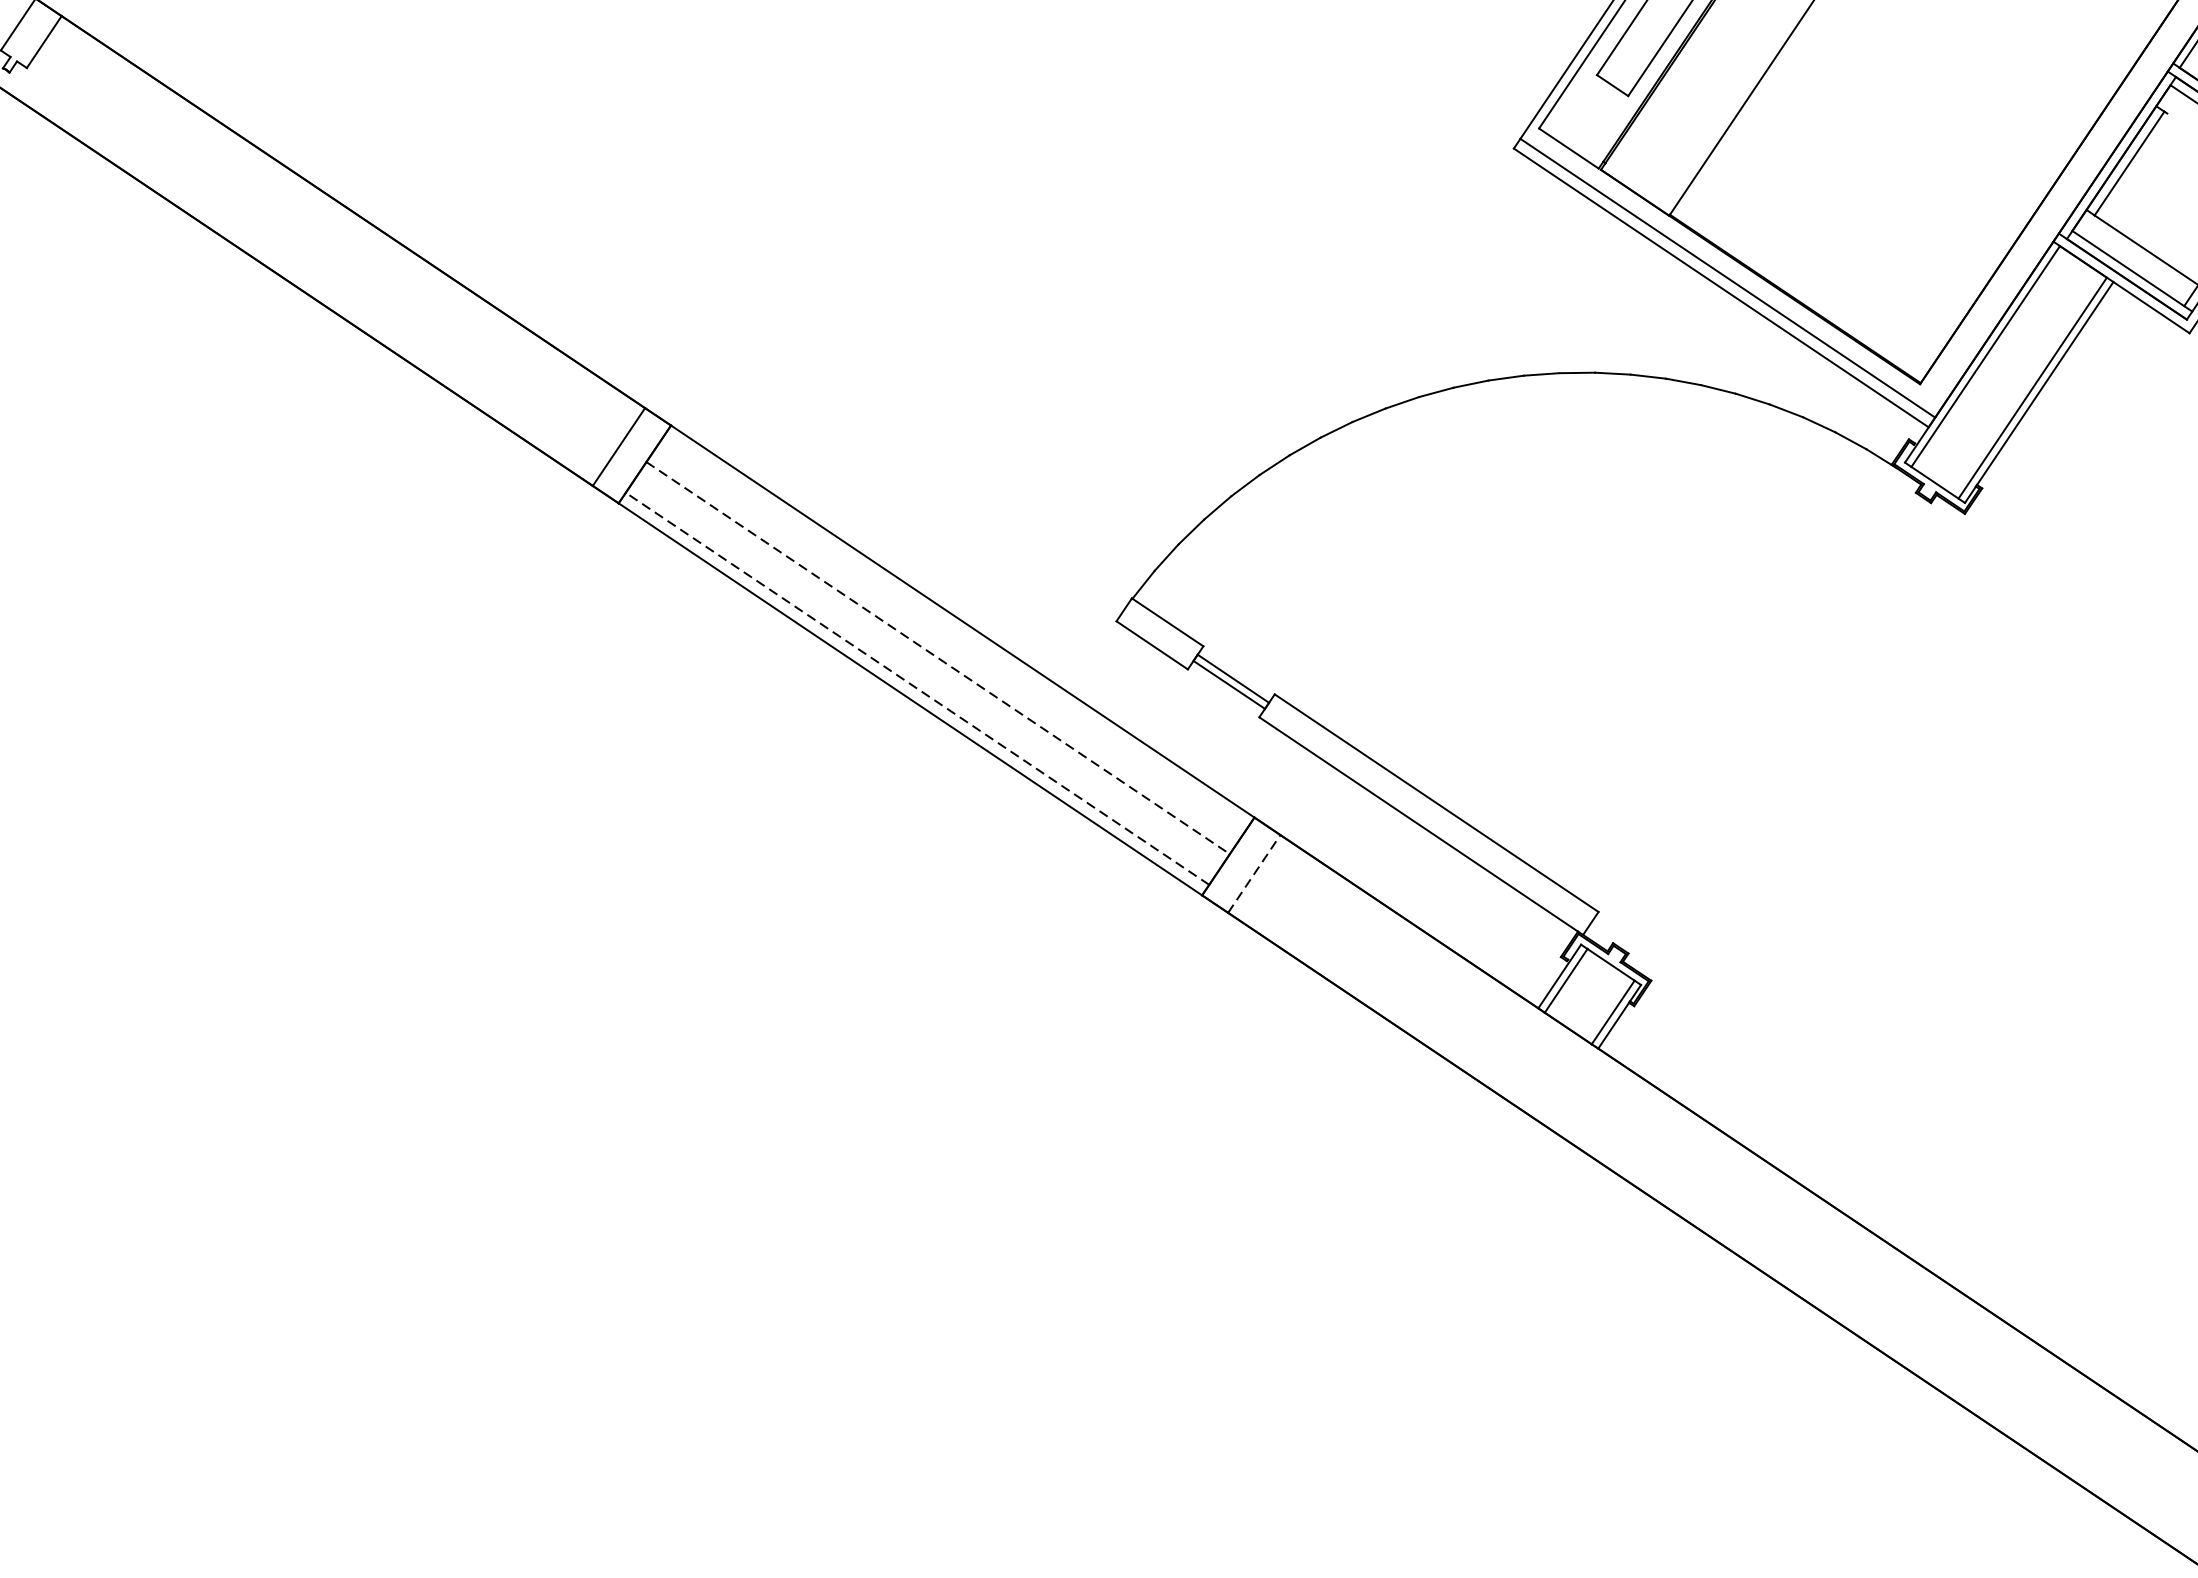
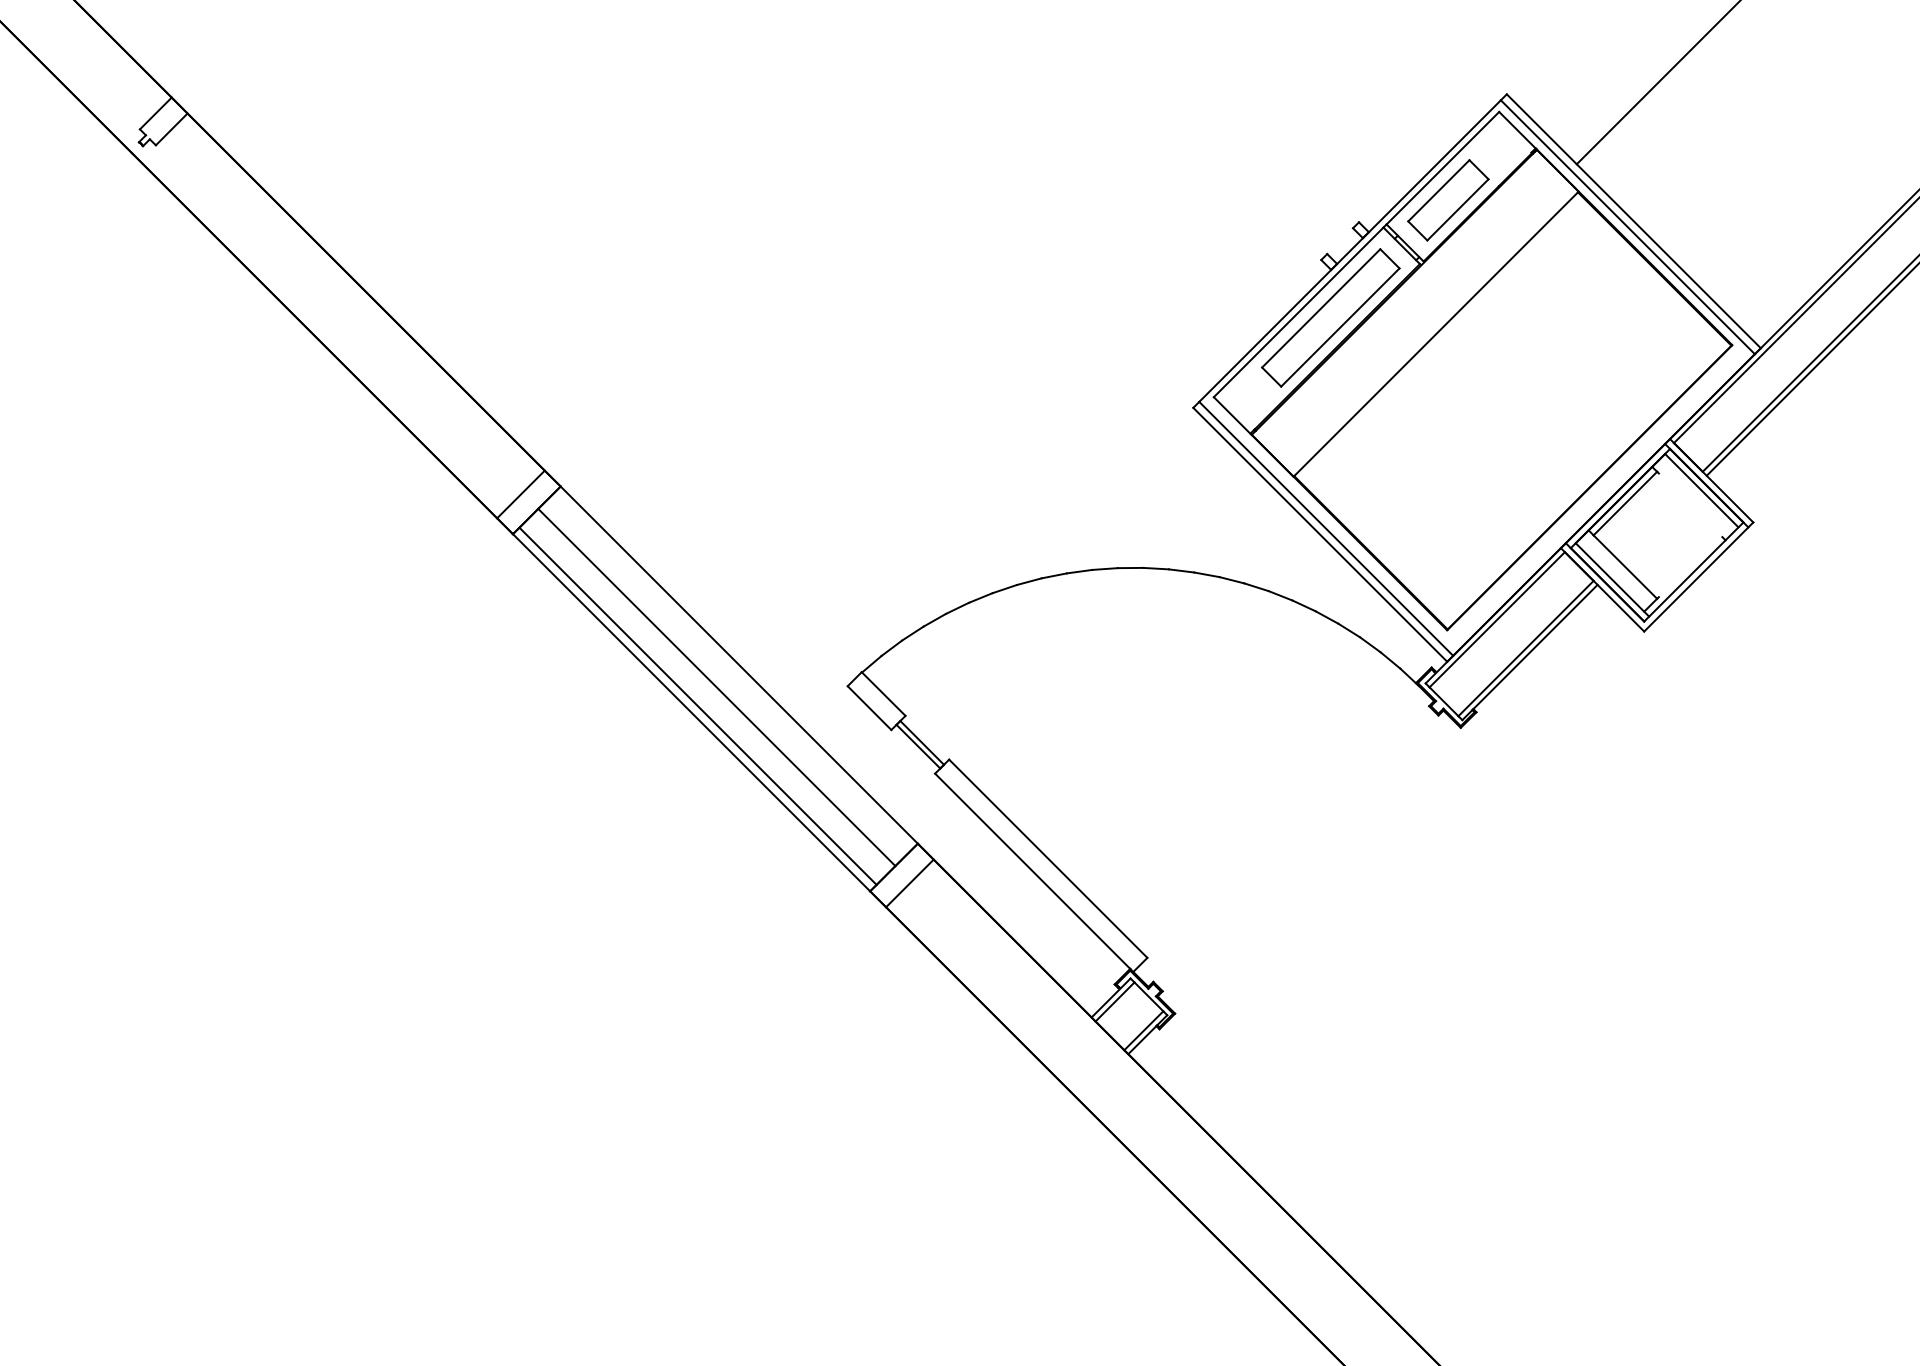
line: (937, 658) -> (716, 687), dashed -> solid
line: (918, 688) -> (698, 706), dashed -> solid
line: (1253, 874) -> (909, 883), dashed -> solid

